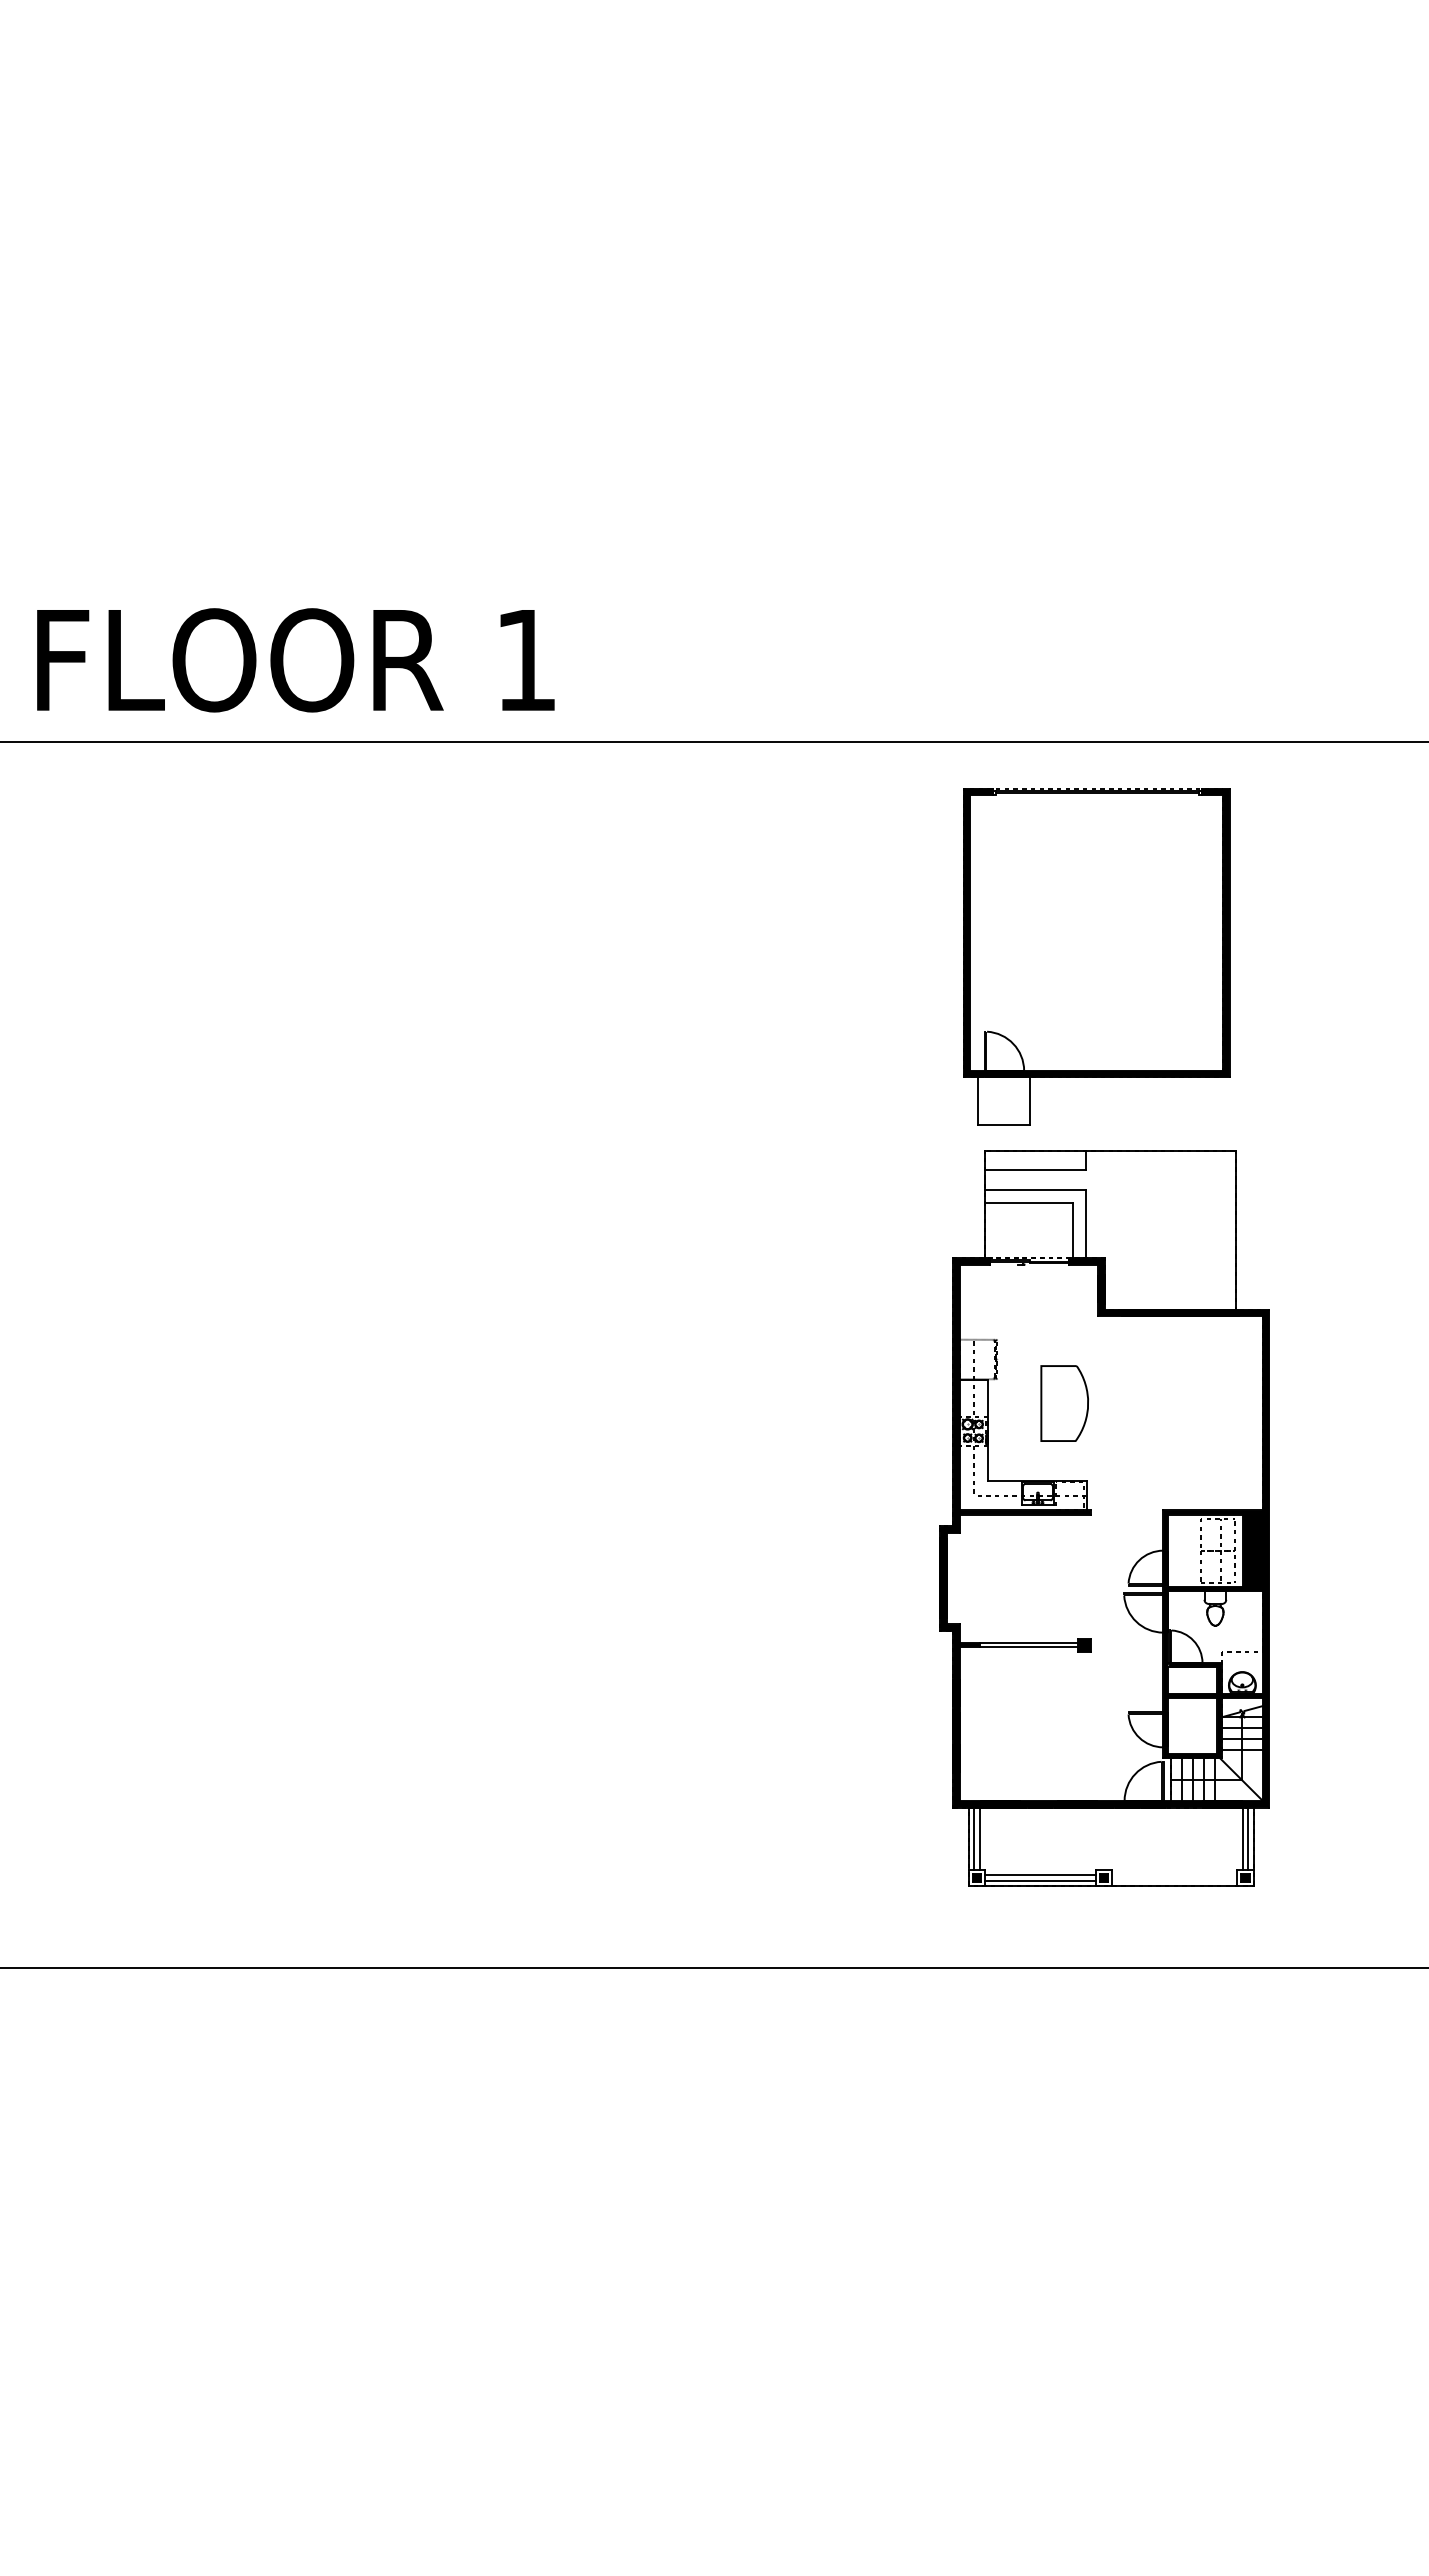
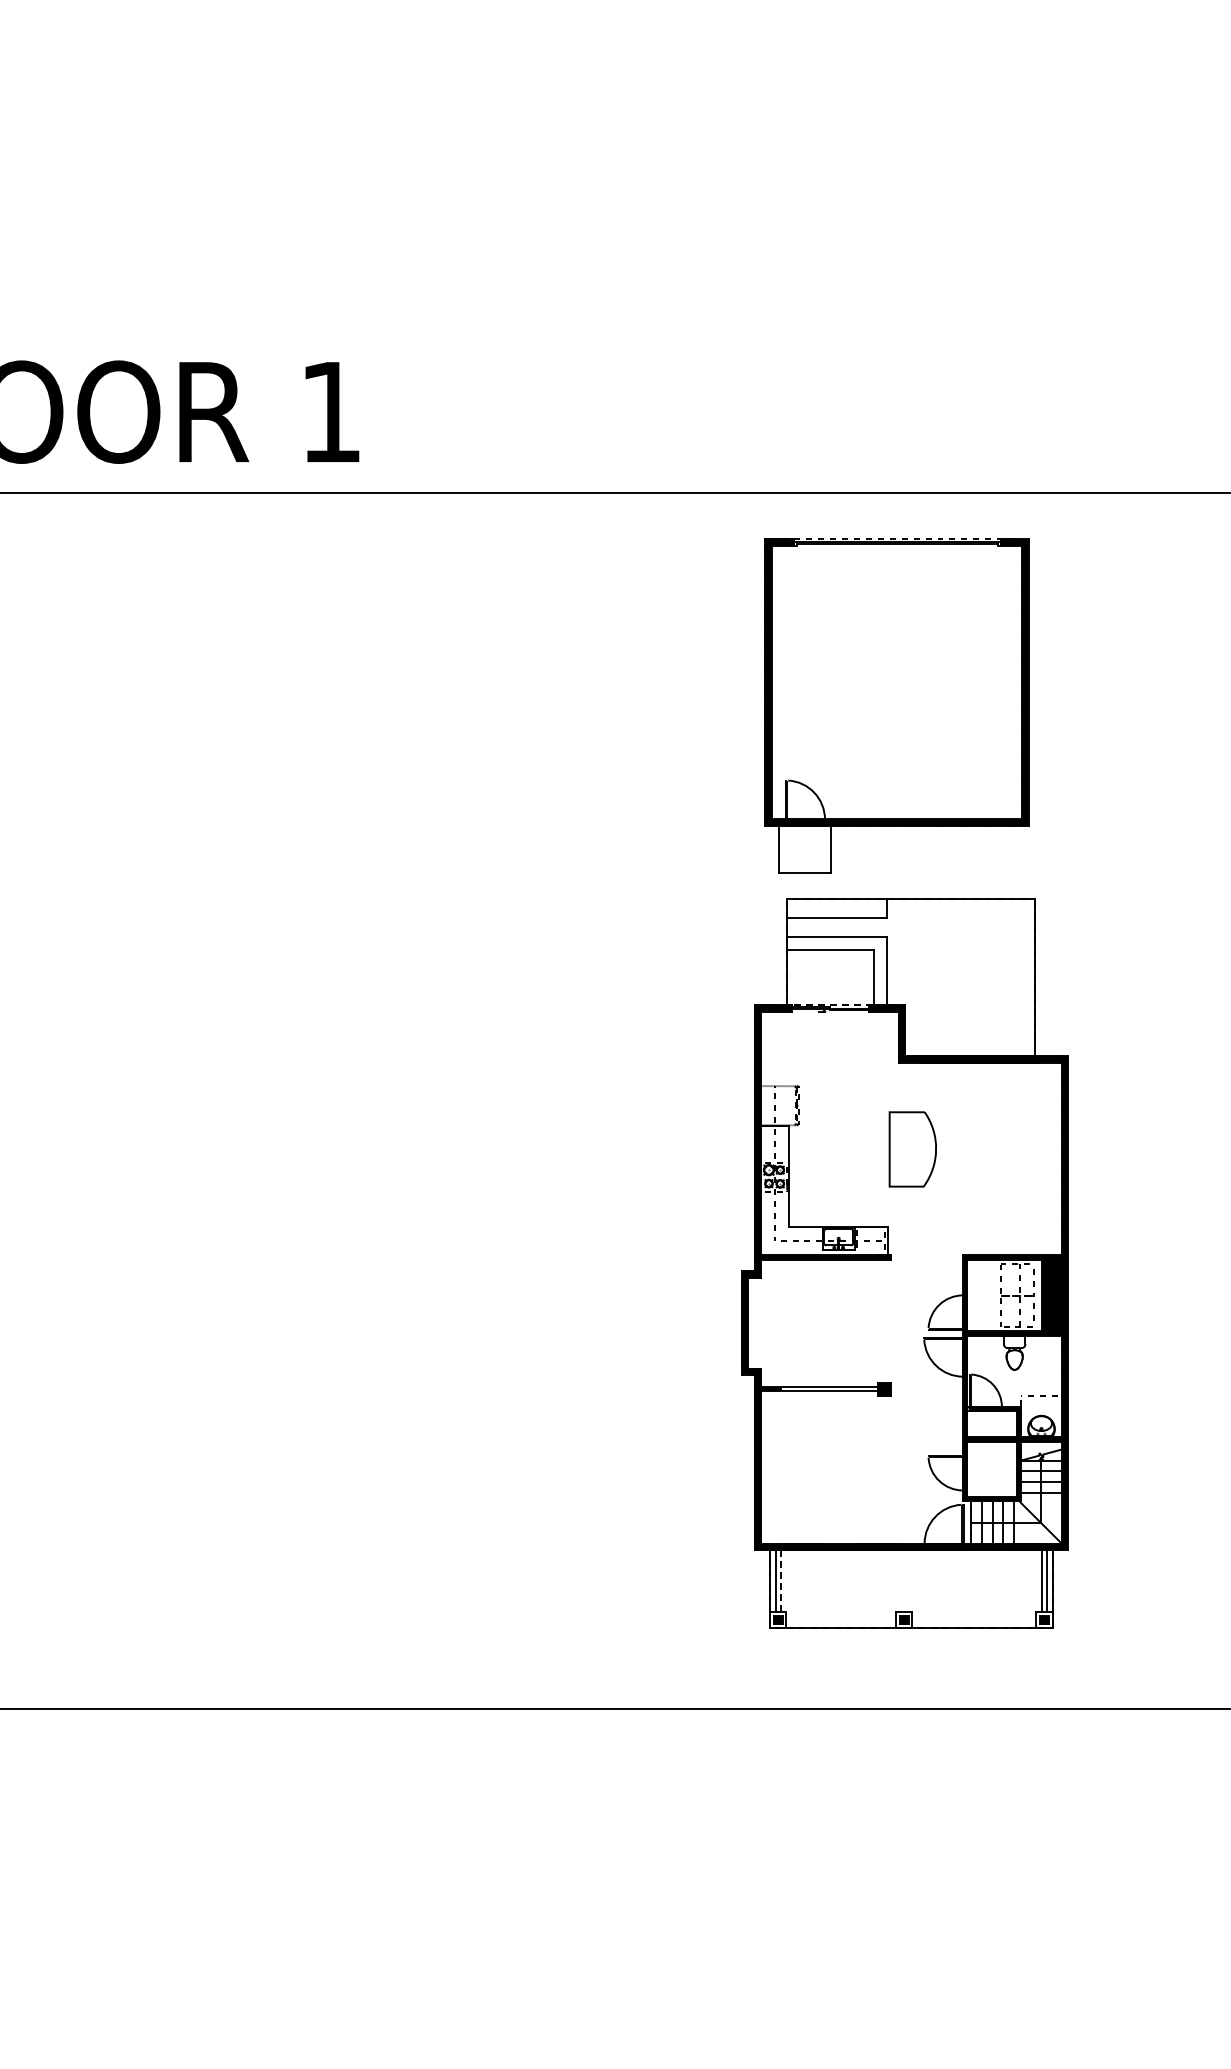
part: (1064, 1403) -> (912, 1149), moved
line: (979, 1838) -> (780, 1580), solid -> dashed
line: (1040, 1875) -> (841, 1617), removed
line: (1040, 1880) -> (841, 1622), removed

